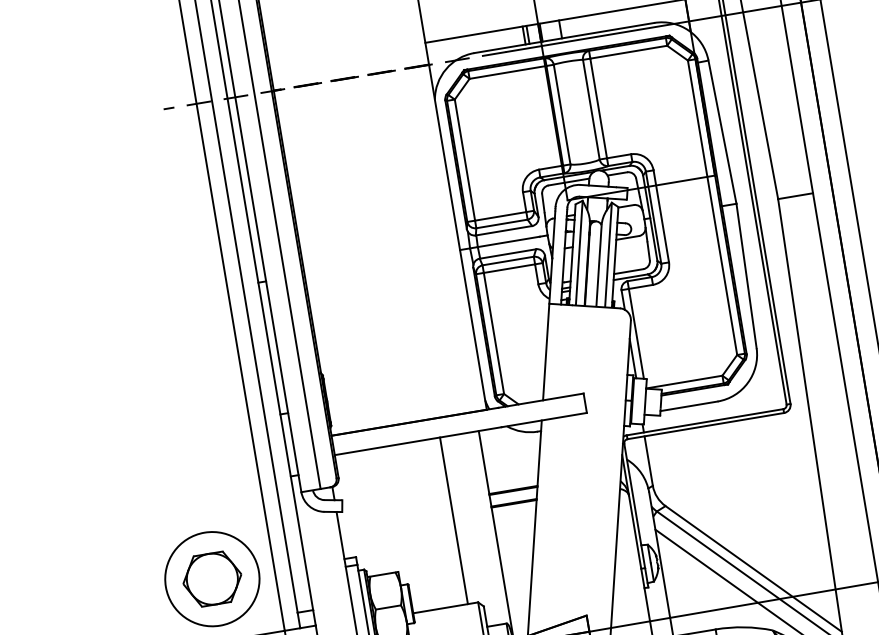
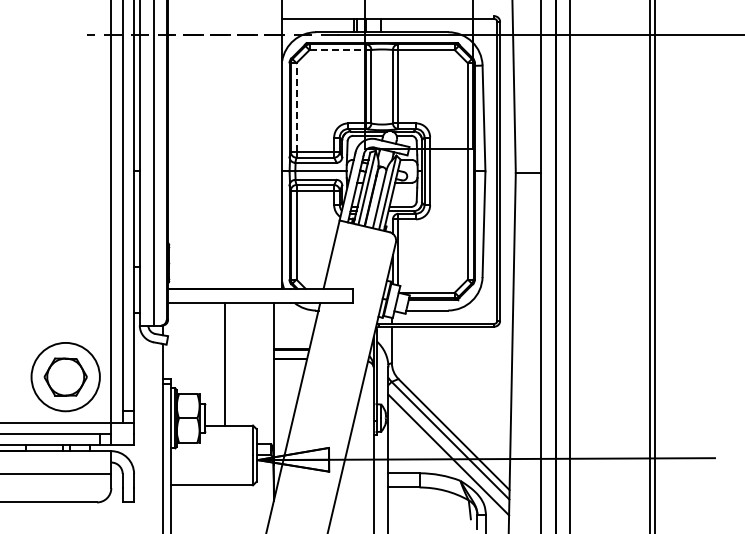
line: (509, 72) -> (338, 50), solid -> dashed
line: (464, 159) -> (296, 107), solid -> dashed
line: (454, 521) -> (225, 364), moved

